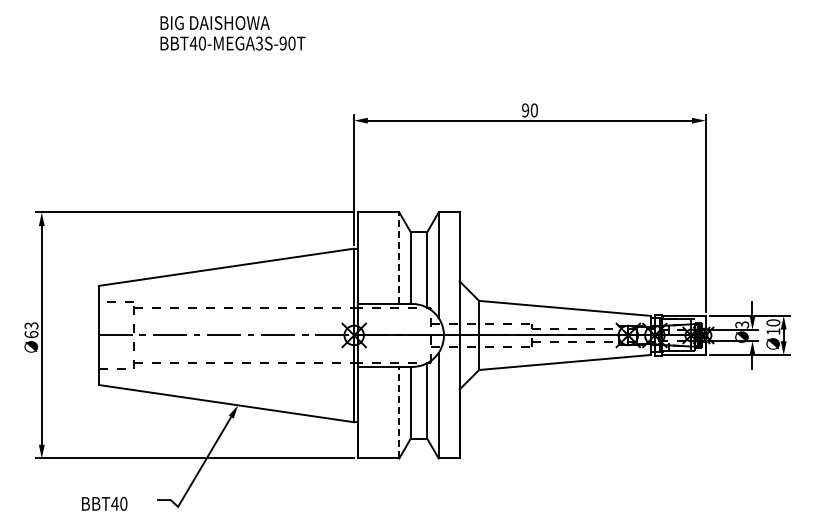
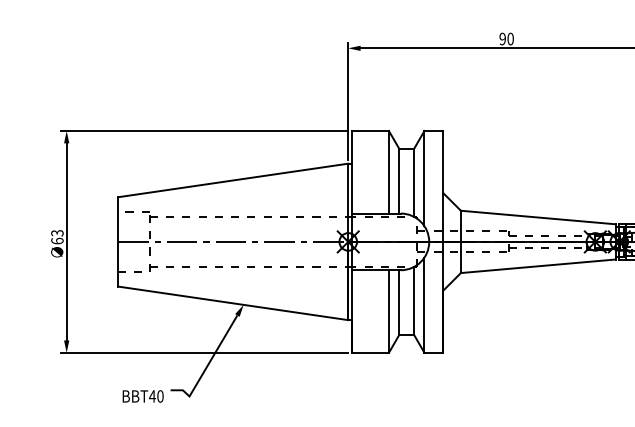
line: (399, 258) -> (389, 172), dashed -> solid
line: (399, 412) -> (389, 311), dashed -> solid
text: (104, 503) -> (143, 396), moved

